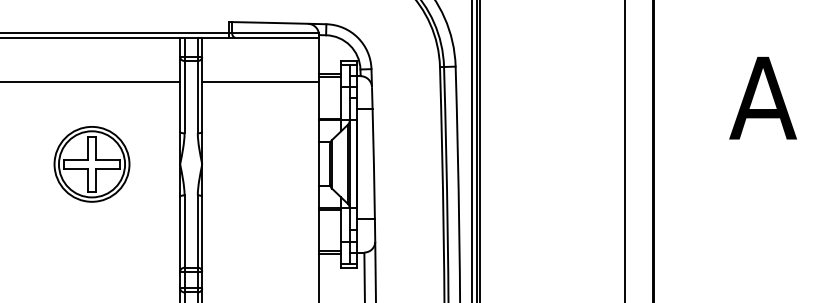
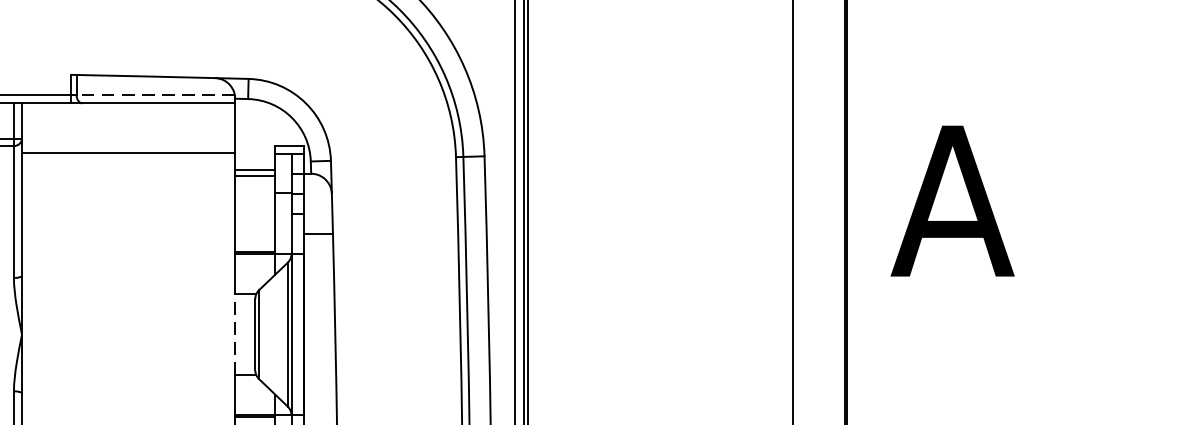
line: (275, 33) -> (155, 95), solid -> dashed
line: (260, 81) -> (128, 152), moved
text: (762, 98) -> (951, 201), moved
line: (319, 163) -> (236, 333), solid -> dashed

